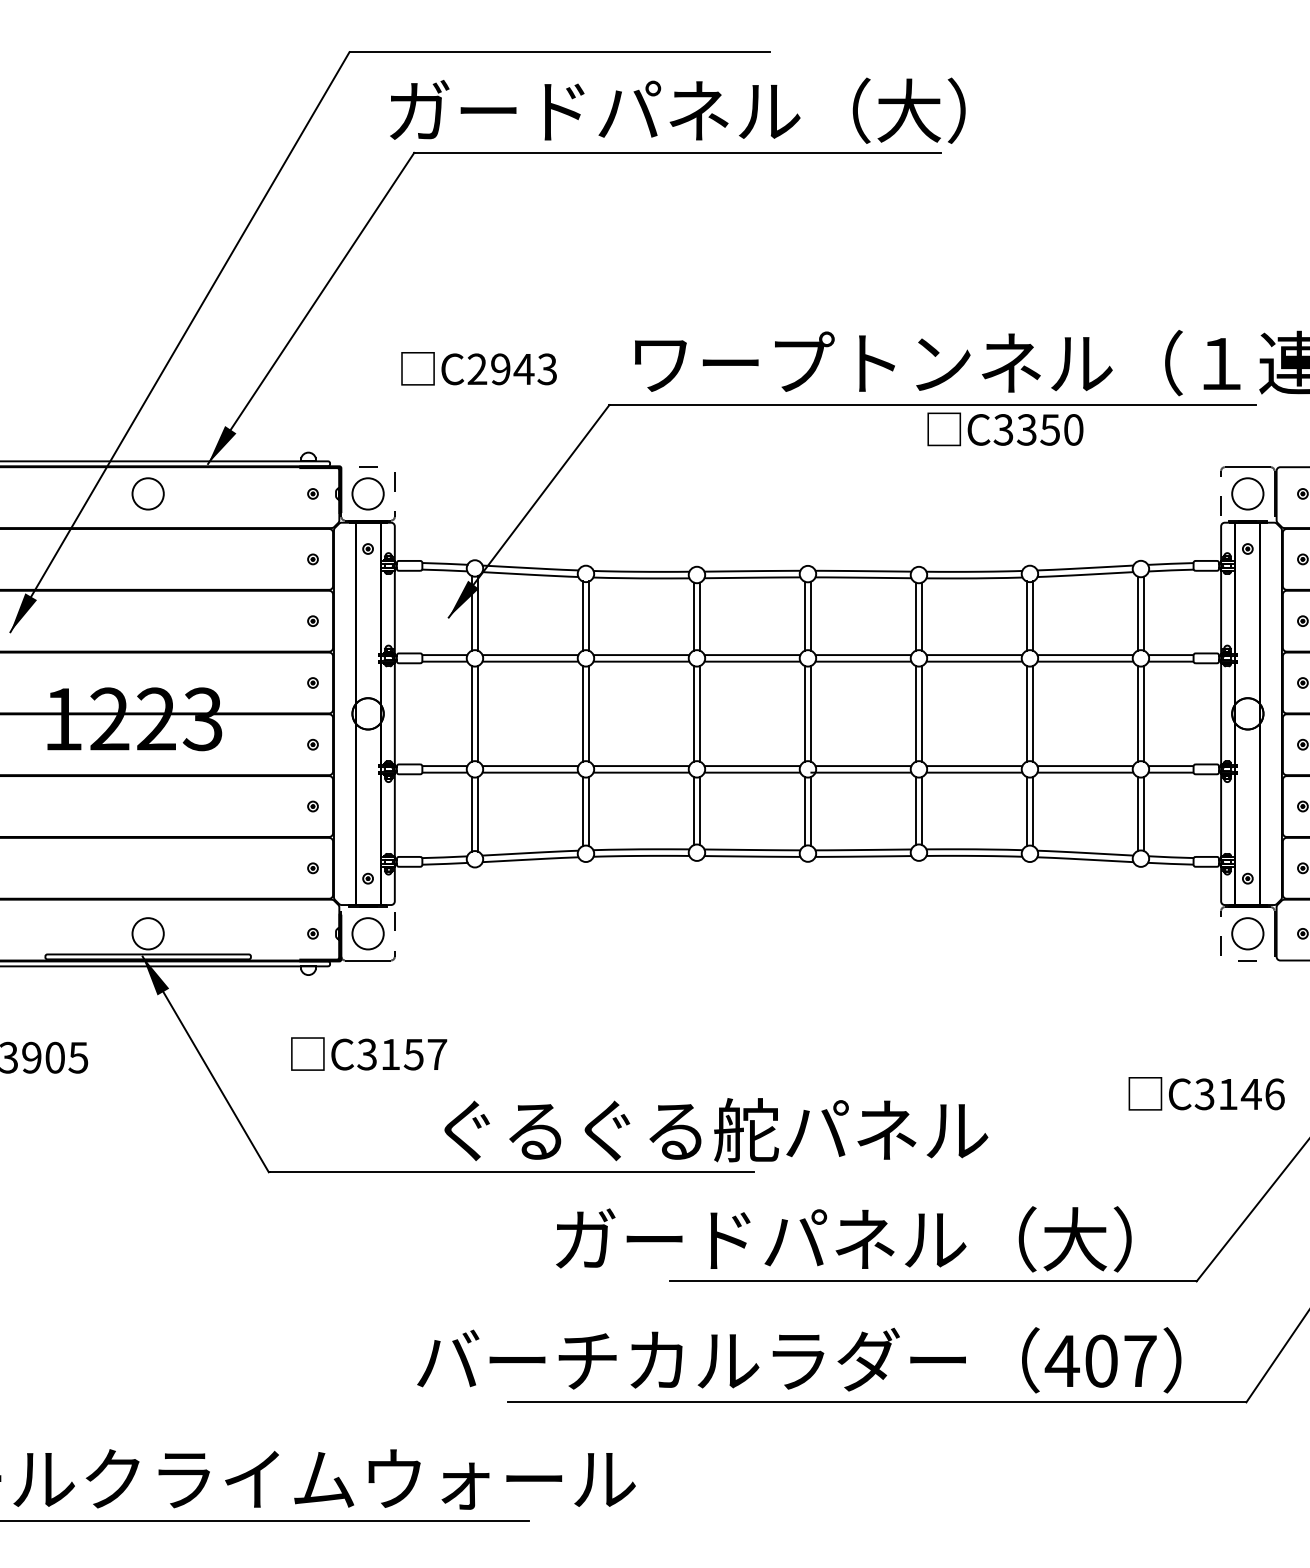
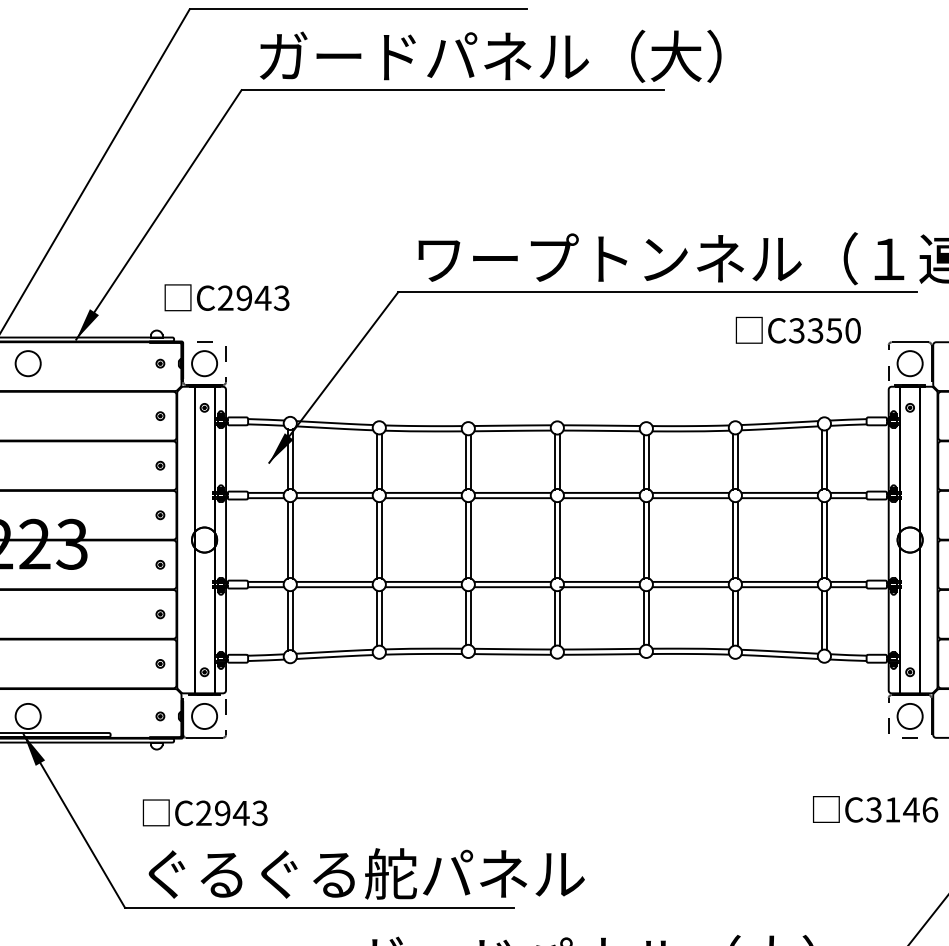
text: (677, 110) -> (490, 56), moved
text: (478, 368) -> (226, 297), moved
text: (1005, 429) -> (798, 330), moved
text: (402, 1054) -> (232, 813), C3157 -> C2943
text: (1206, 1093) -> (875, 809), moved
text: (716, 1130) -> (366, 874), moved

